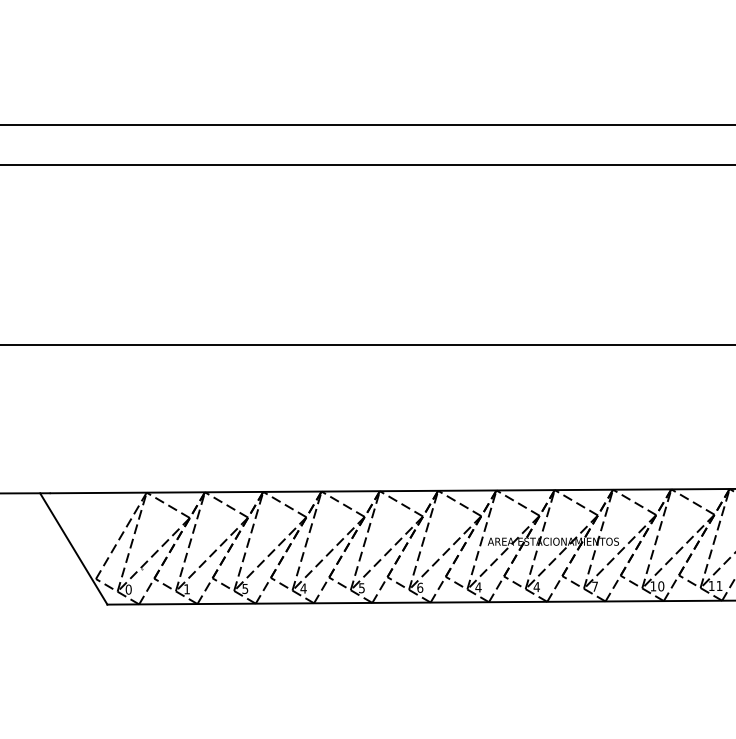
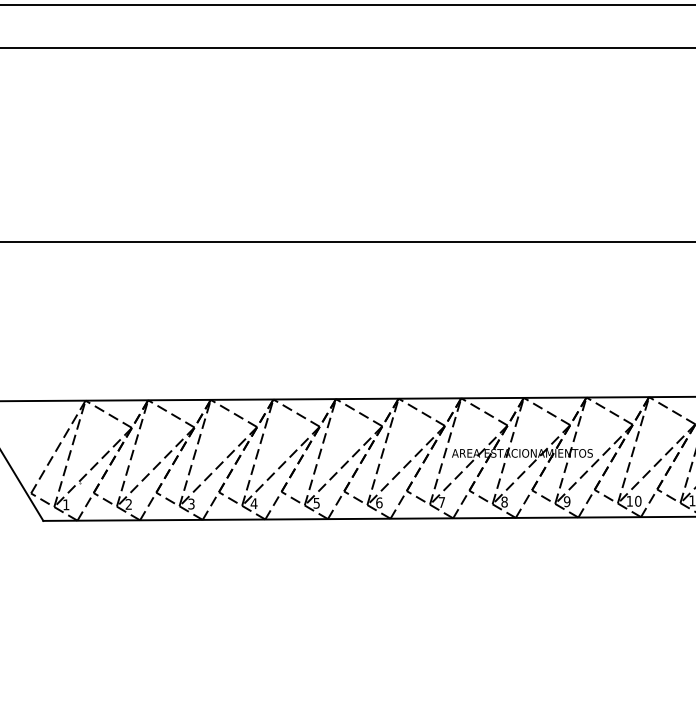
text: (595, 586) -> (567, 501), 7 -> 9
text: (245, 587) -> (191, 502), 5 -> 3
text: (478, 587) -> (441, 502), 4 -> 7
text: (536, 587) -> (504, 502), 4 -> 8
text: (128, 589) -> (66, 504), 0 -> 1
text: (186, 589) -> (128, 504), 1 -> 2

